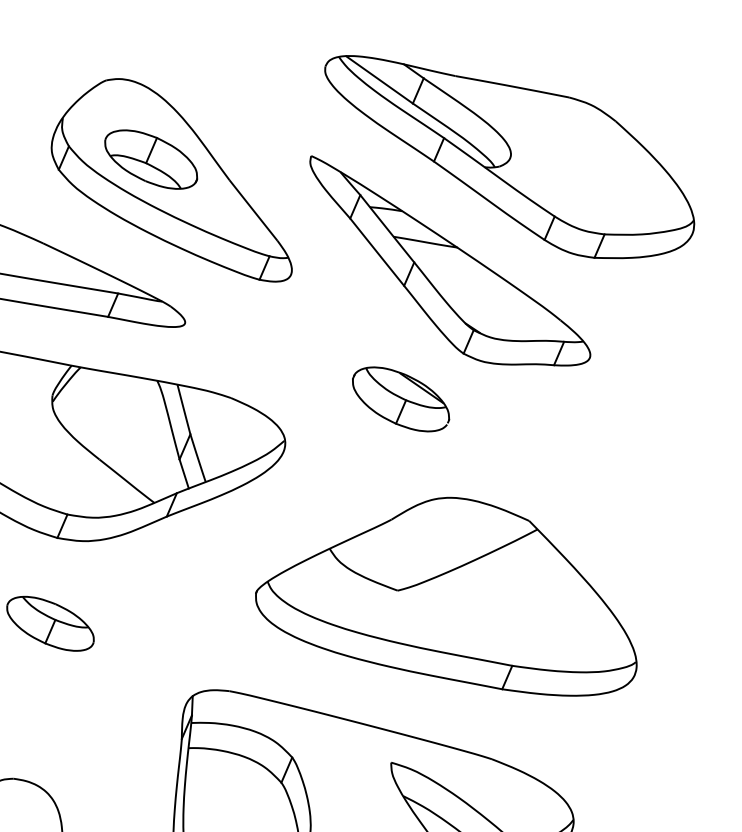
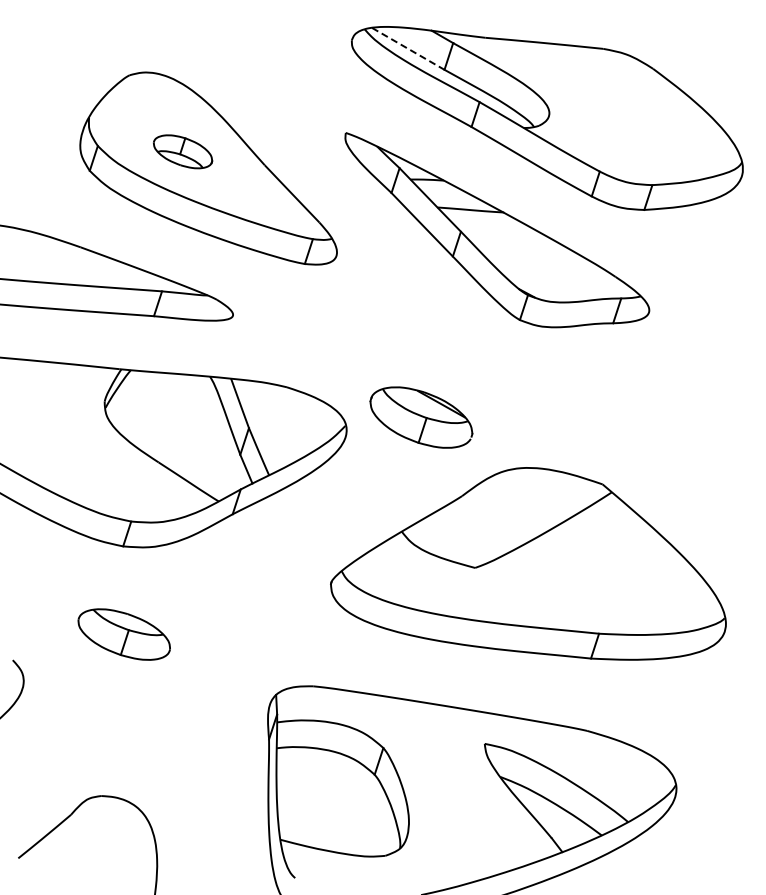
line: (379, 79) -> (408, 48), solid -> dashed
part: (150, 159) -> (182, 151), size x0.6
part: (401, 399) -> (421, 417), moved

